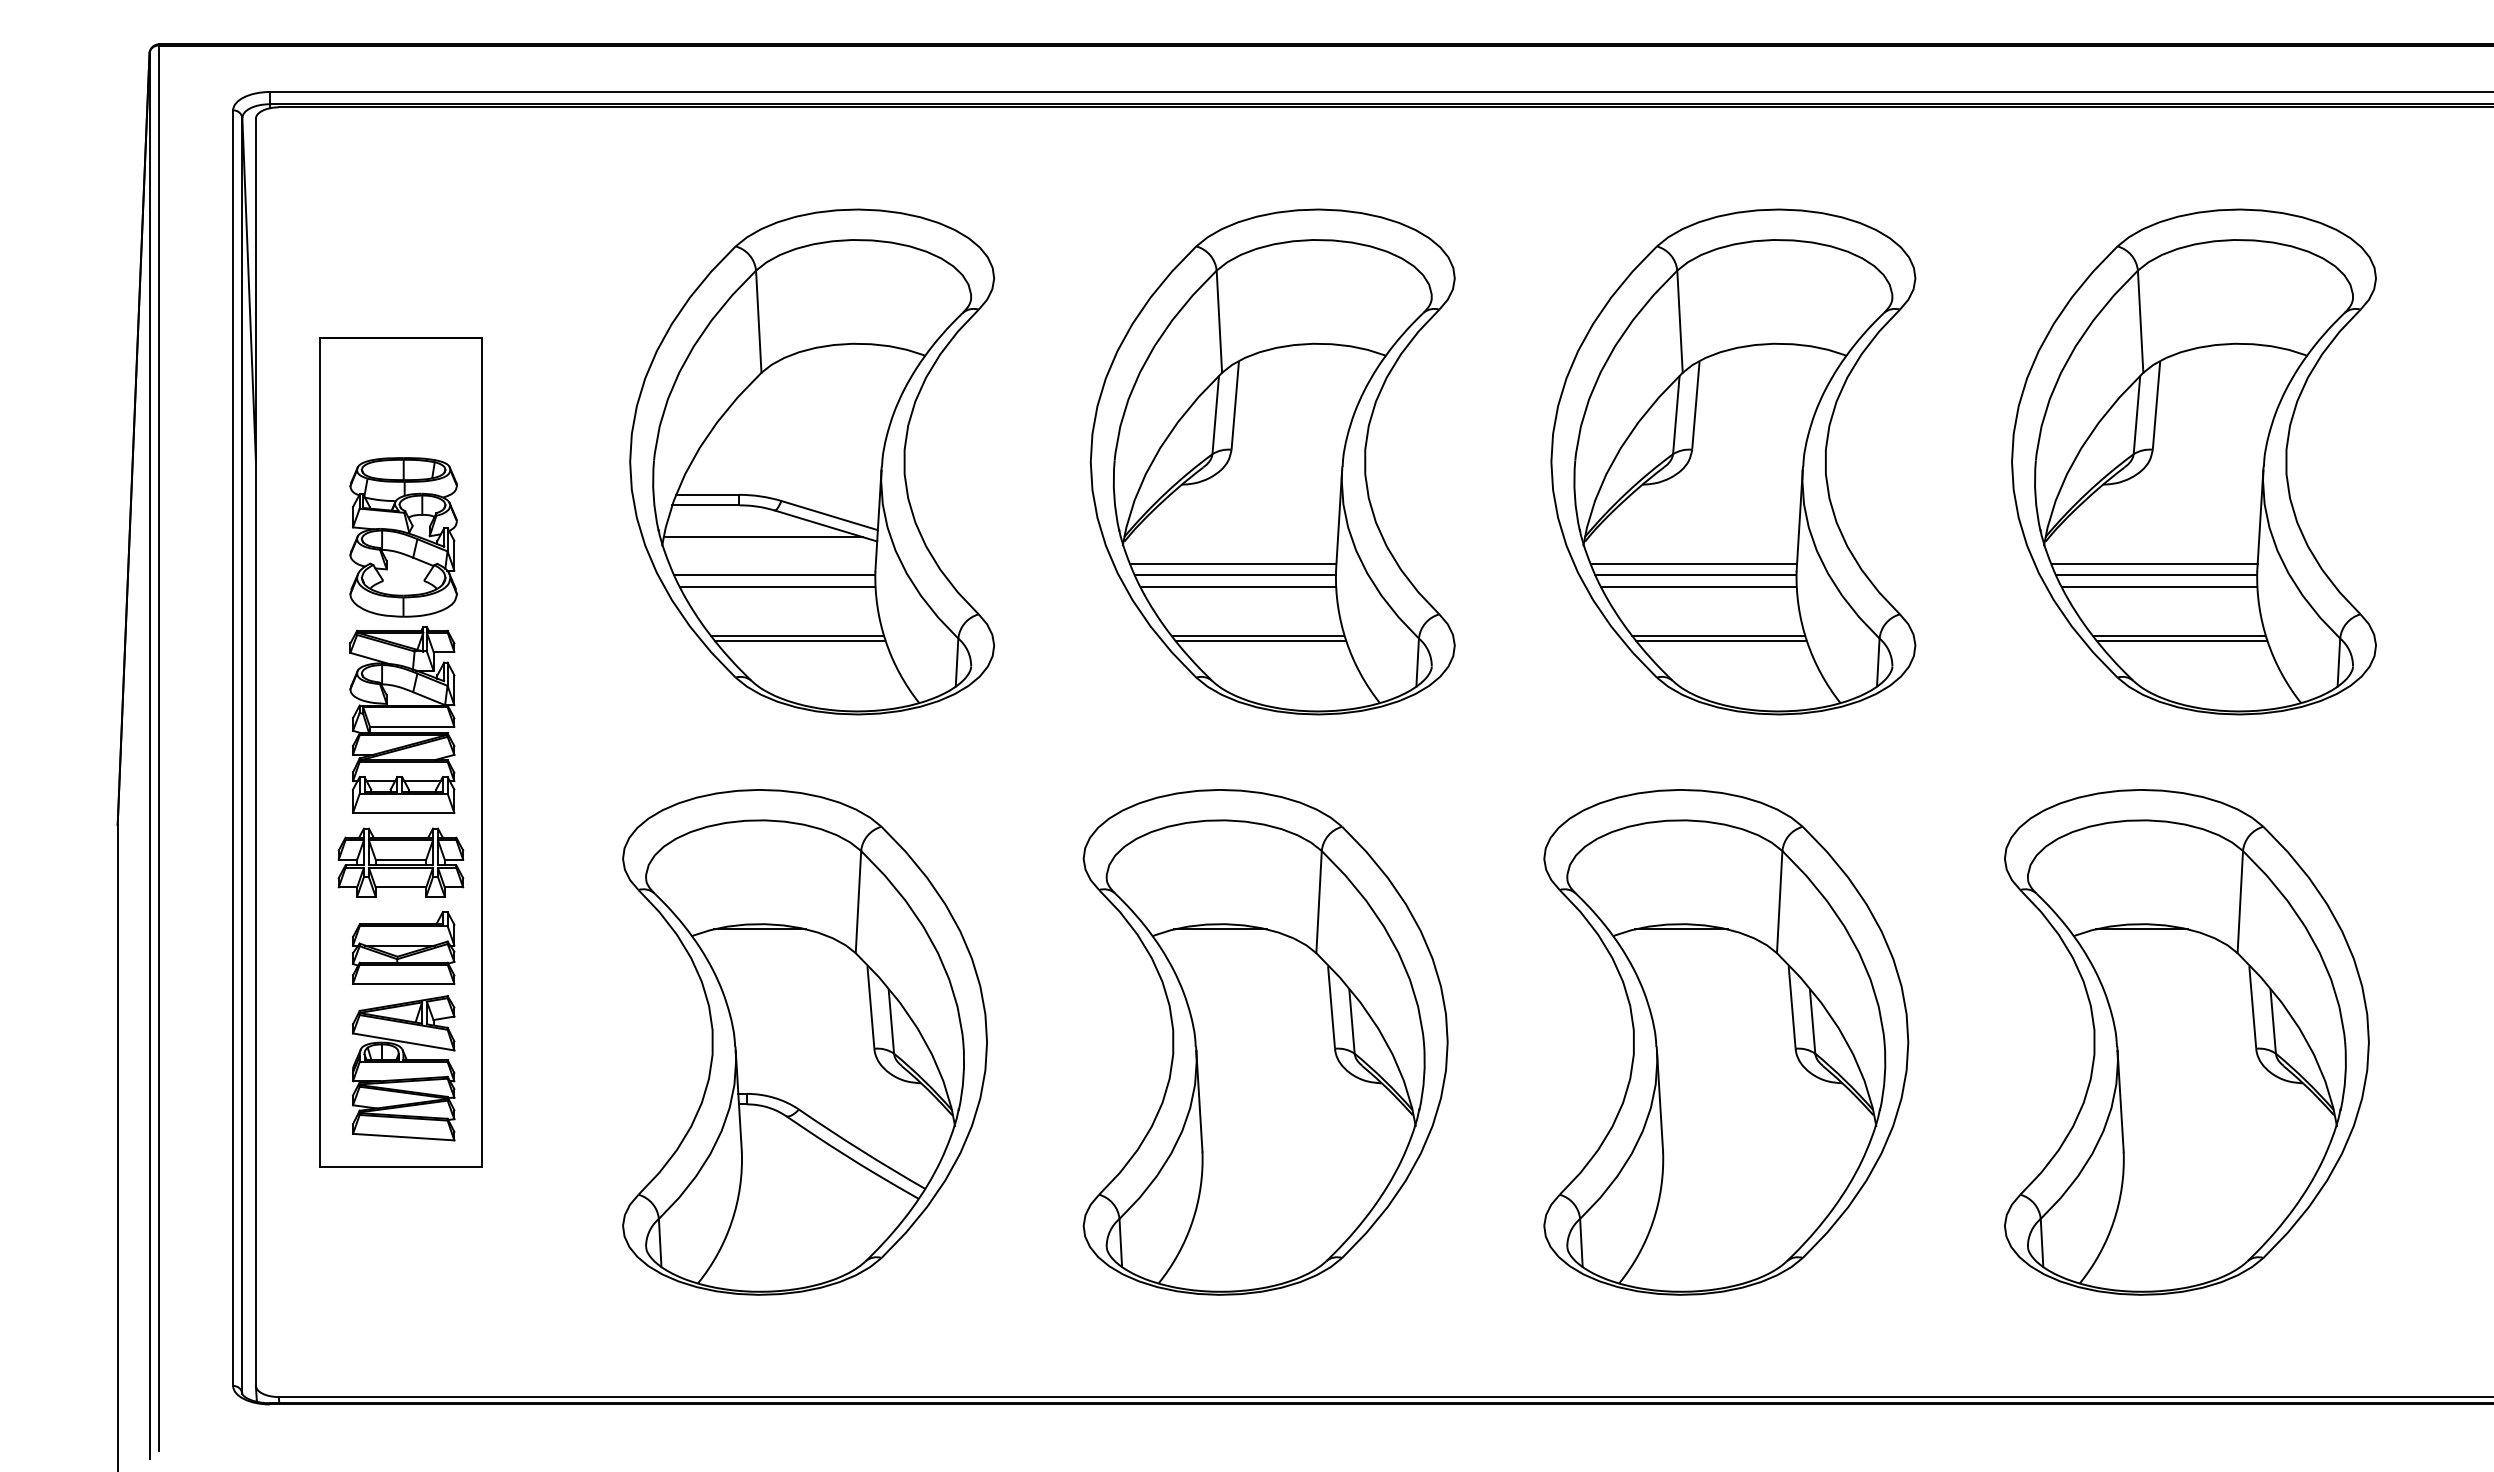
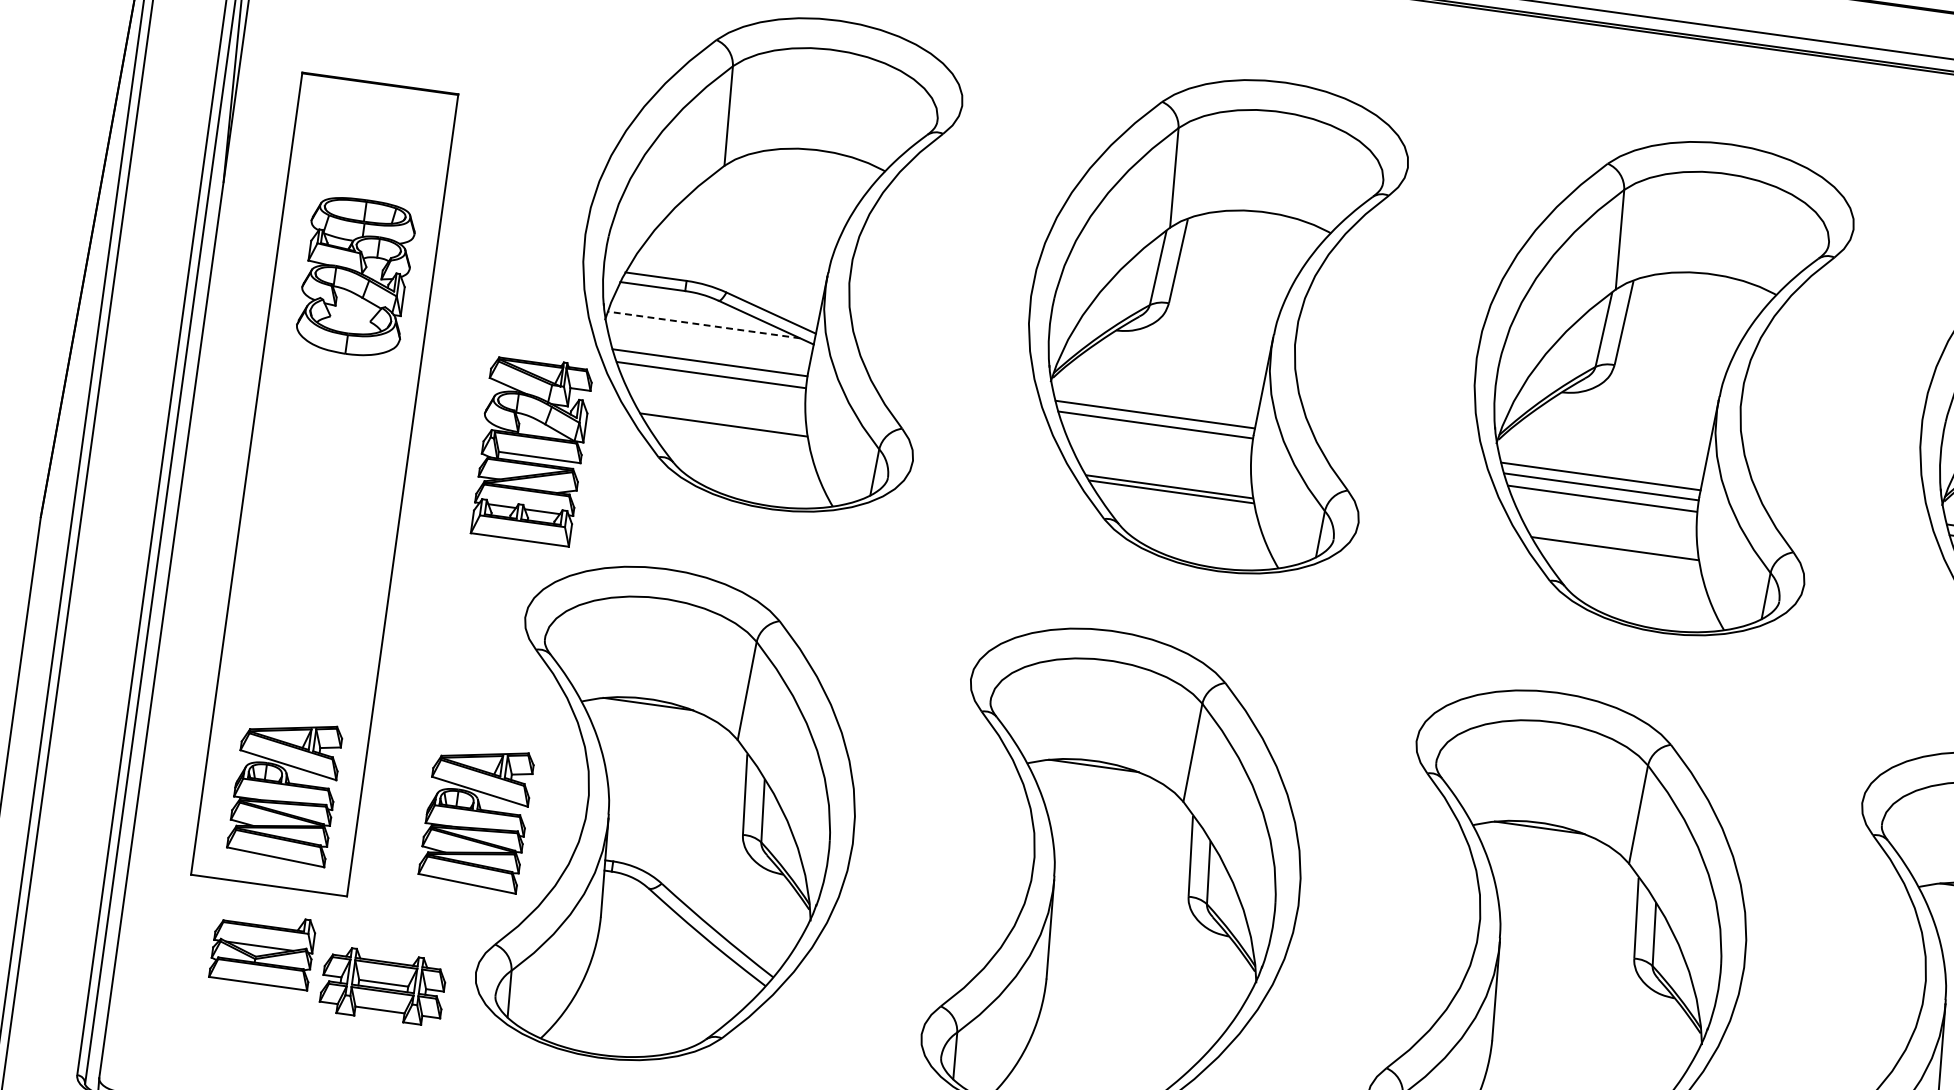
line: (762, 537) -> (703, 325), solid -> dashed
line: (1237, 586) -> (1156, 436), removed
line: (799, 640) -> (725, 429), removed
line: (1721, 640) -> (1617, 553), removed
part: (402, 719) -> (531, 449), moved
part: (400, 862) -> (382, 985), moved
part: (403, 947) -> (262, 948), moved
part: (601, 1068) -> (476, 817), added

